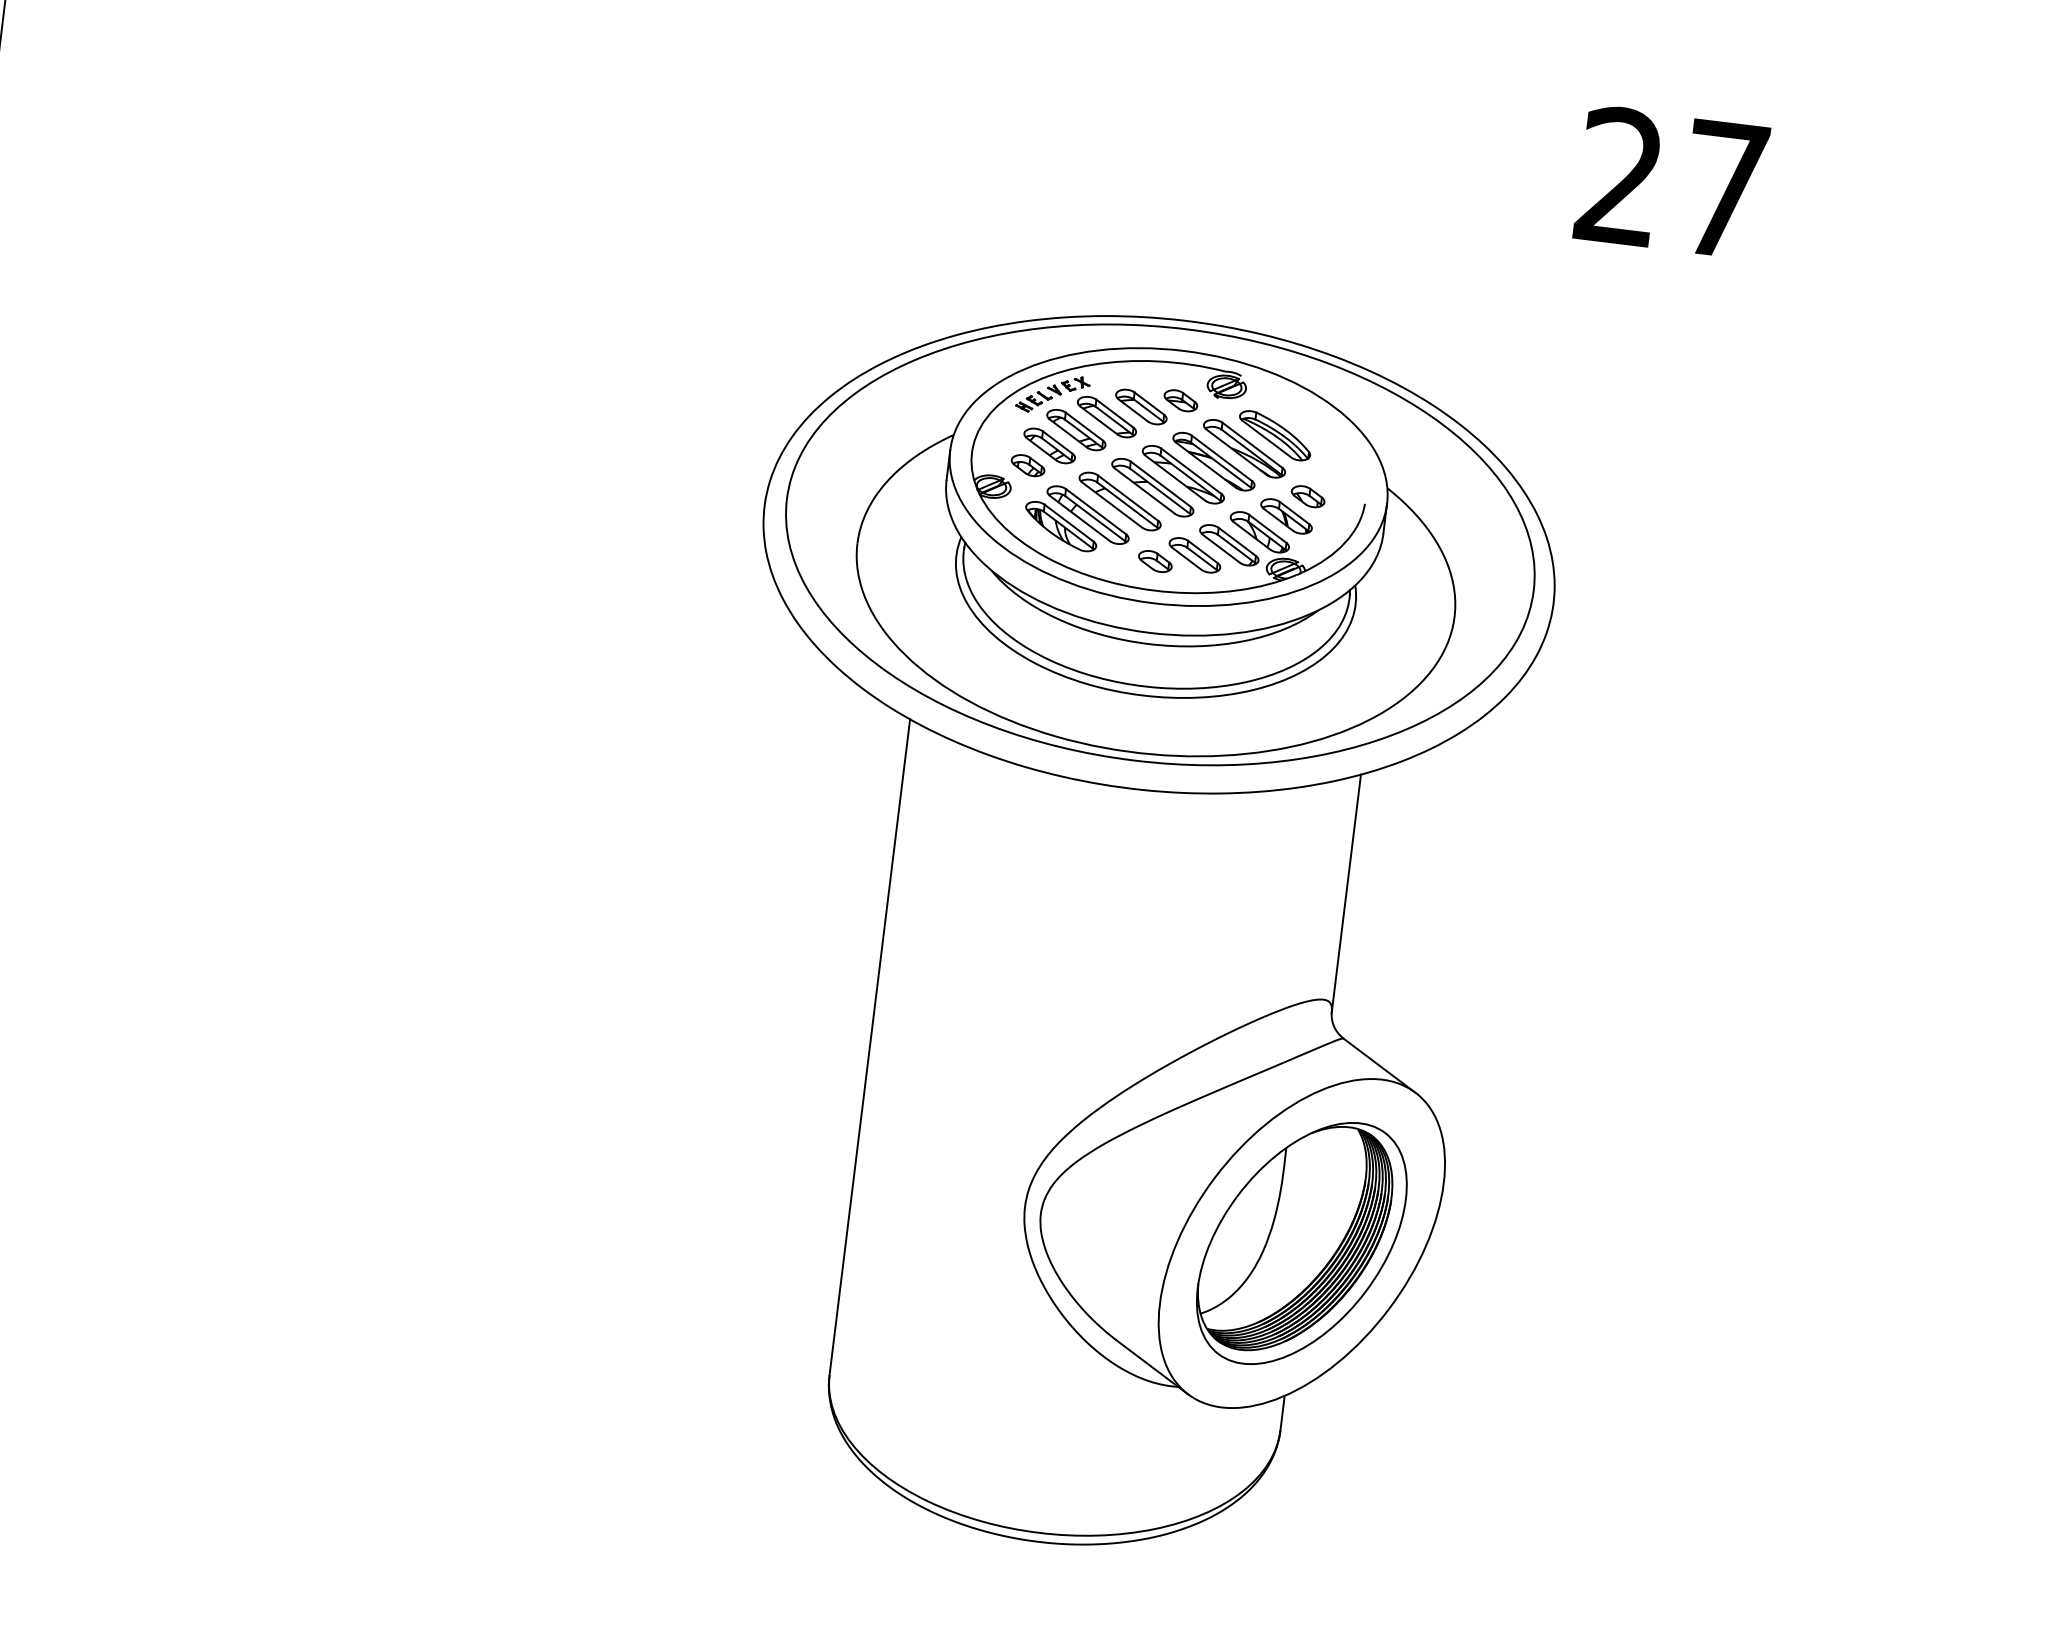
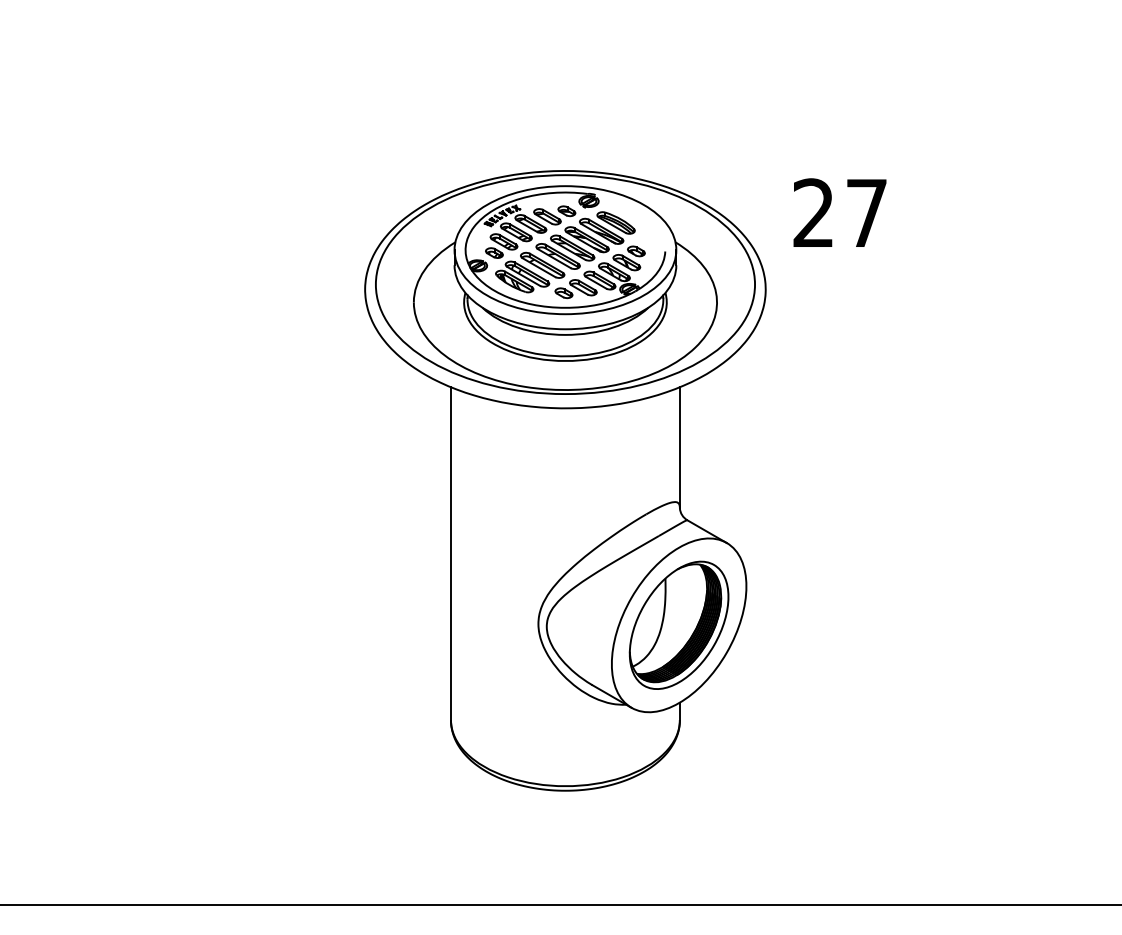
text: (1670, 181) -> (839, 212), moved

